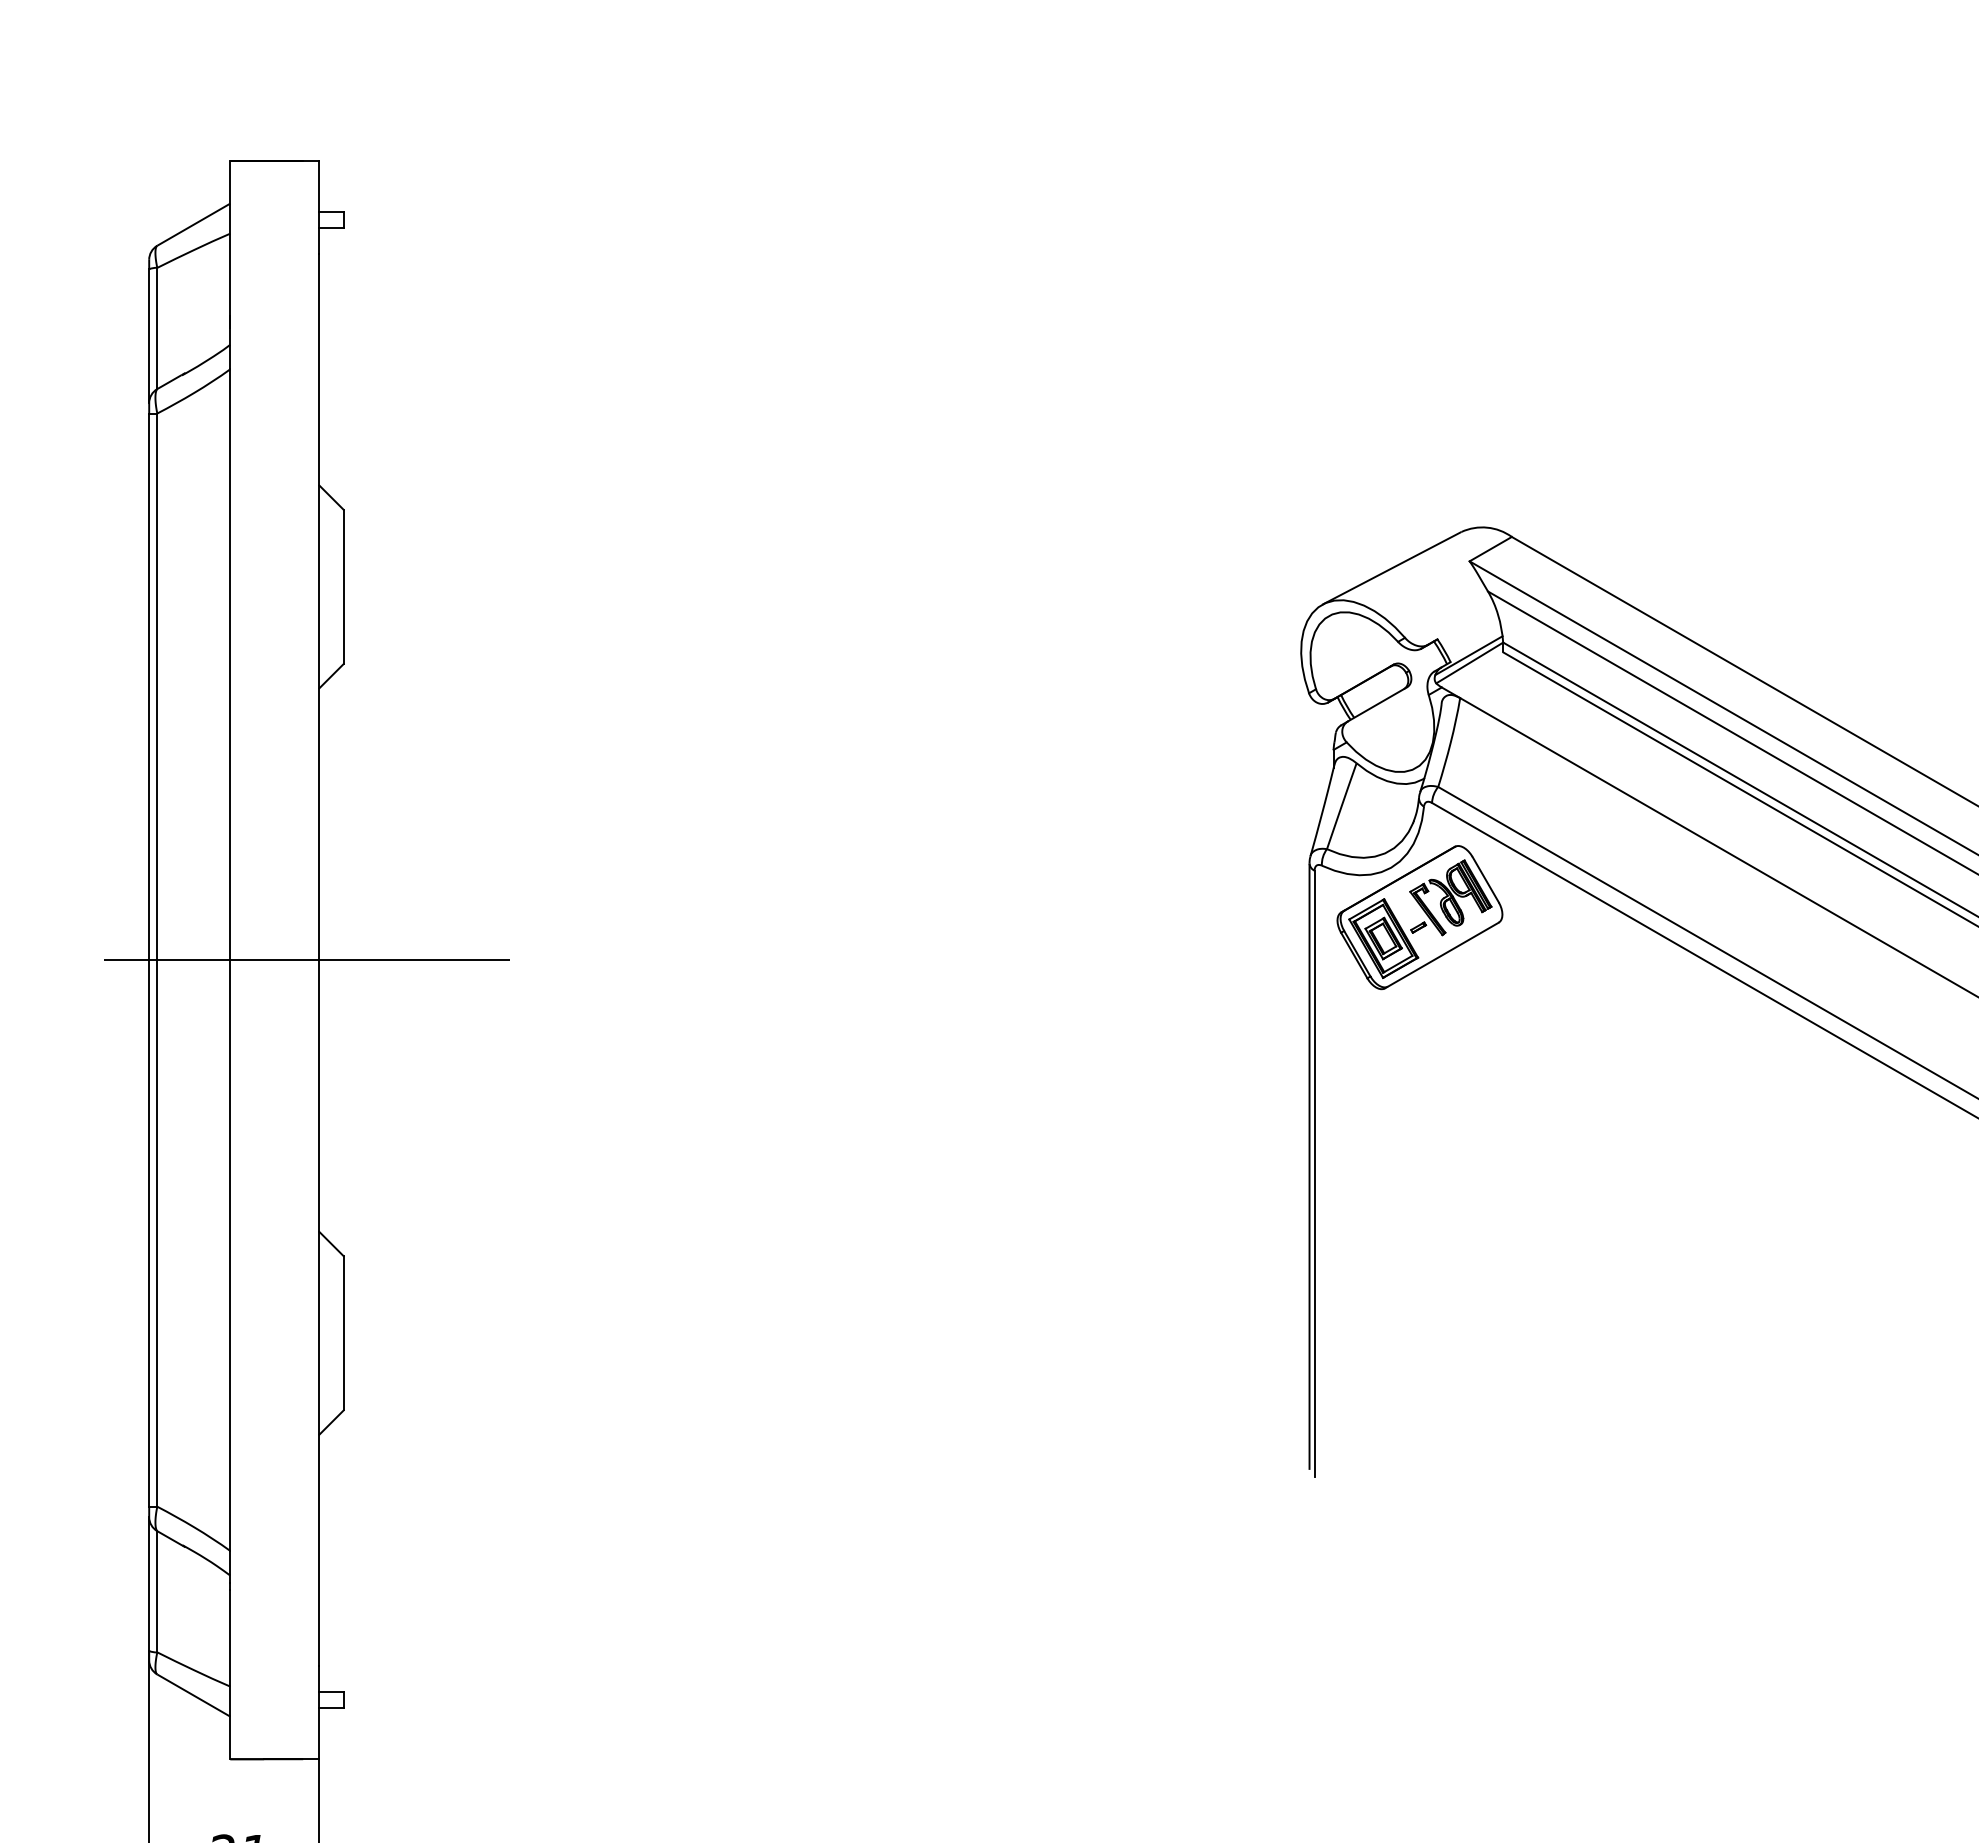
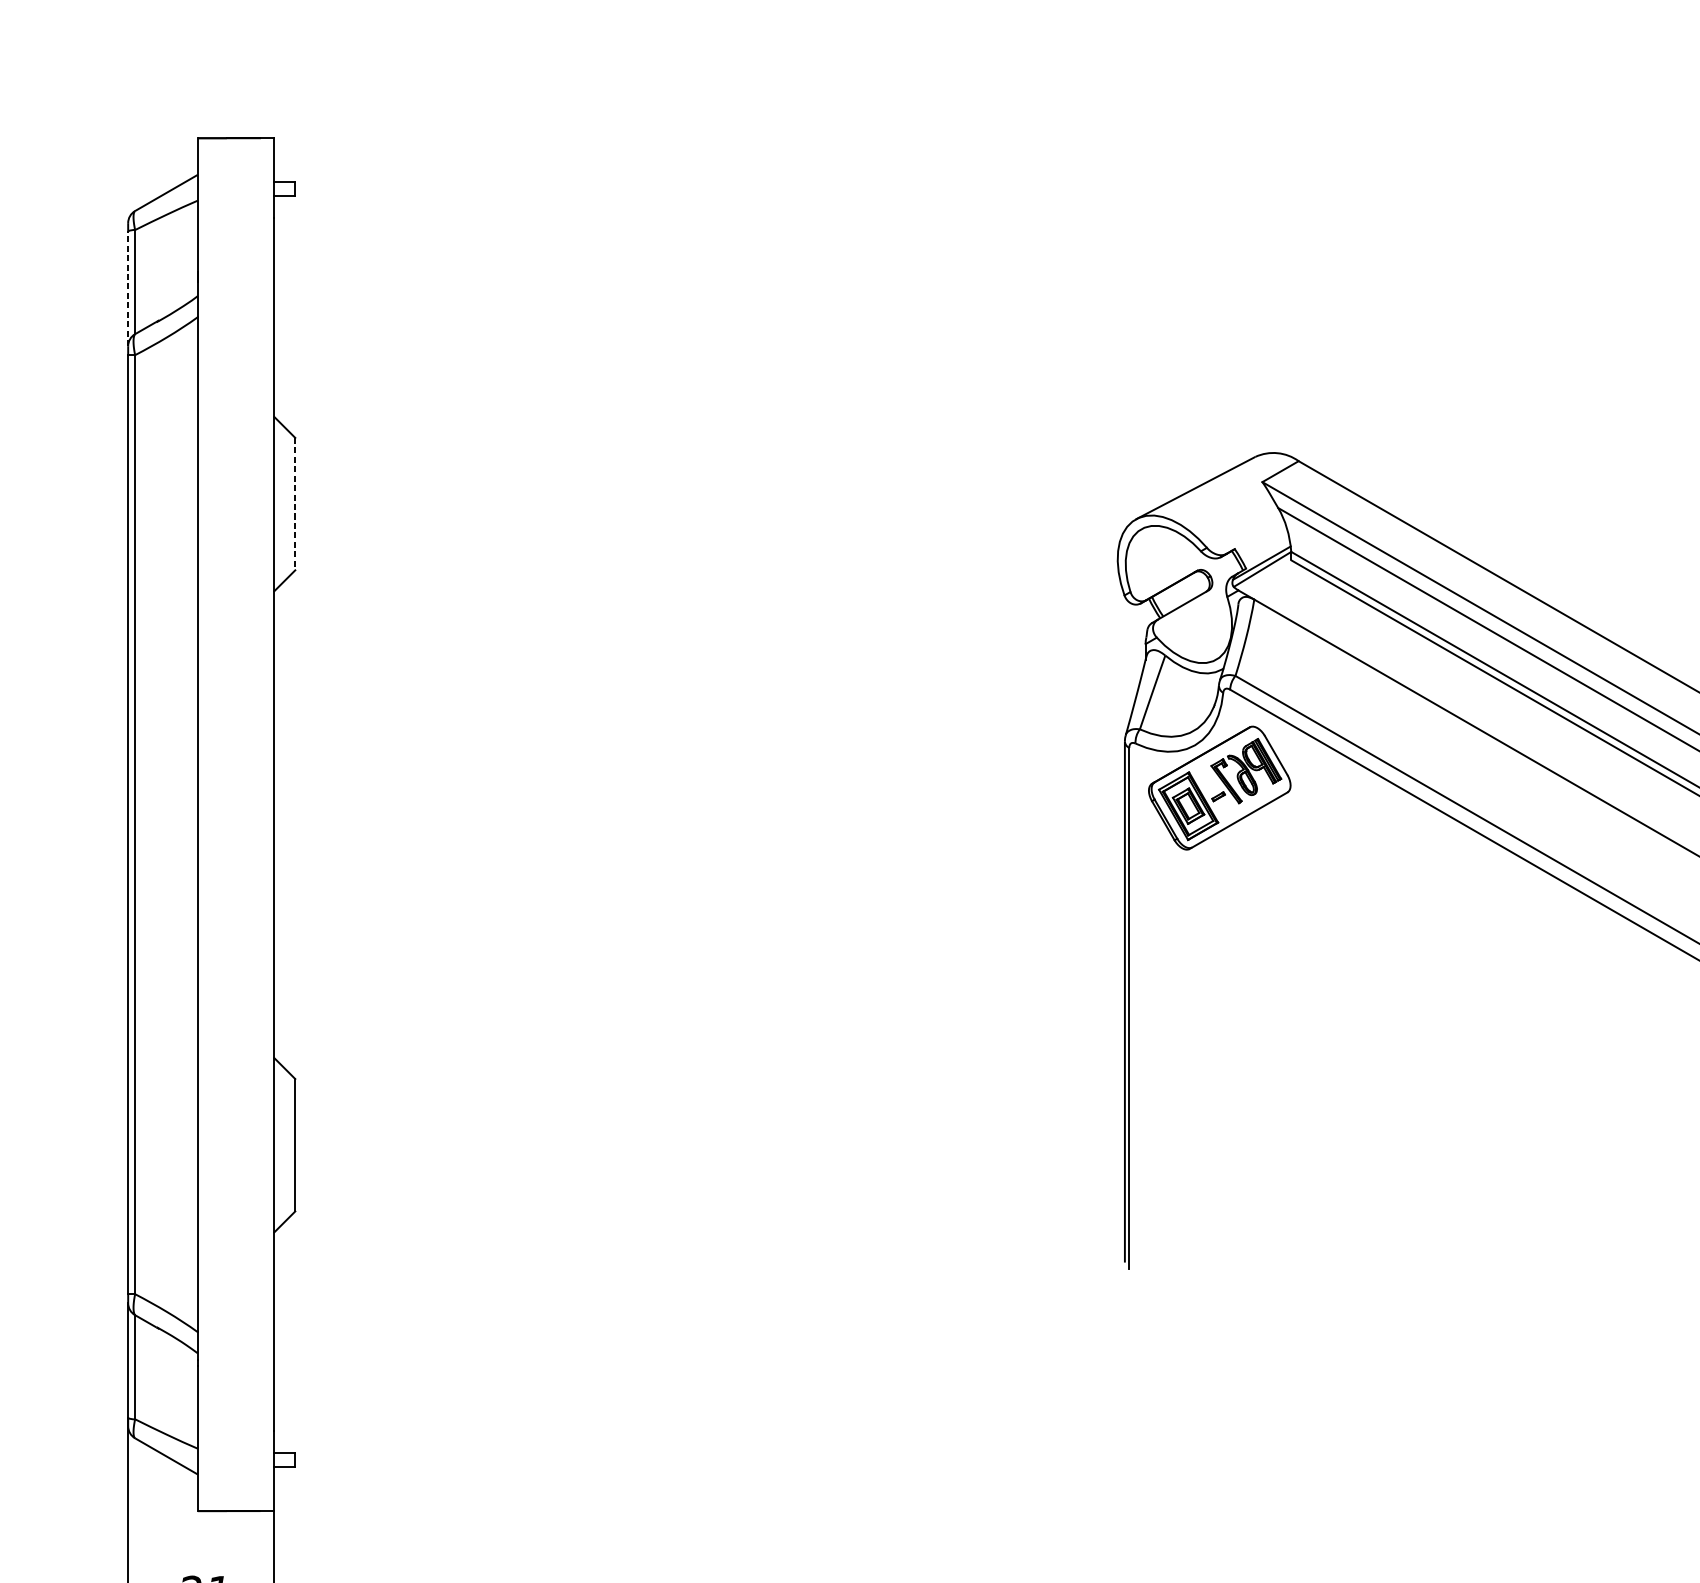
line: (149, 336) -> (128, 288), solid -> dashed
line: (343, 587) -> (295, 504), solid -> dashed
line: (324, 960) -> (278, 825), removed

